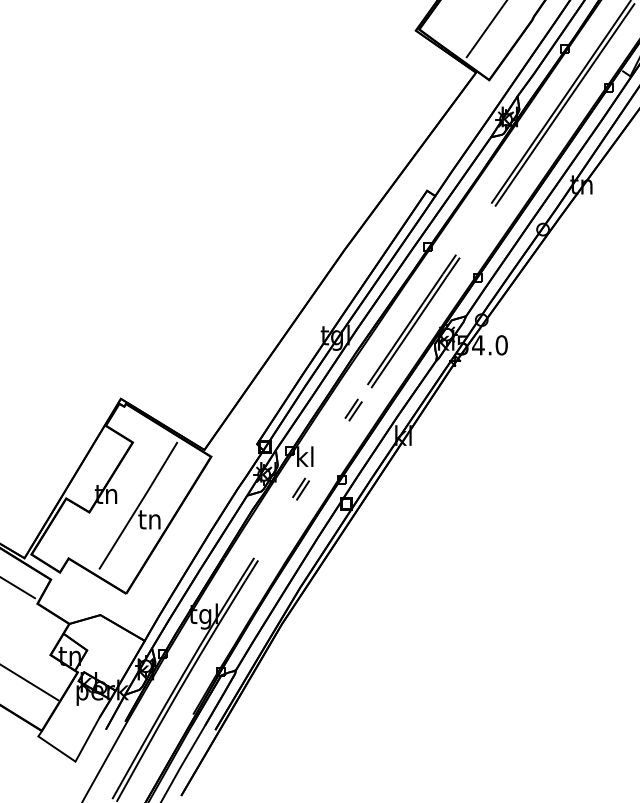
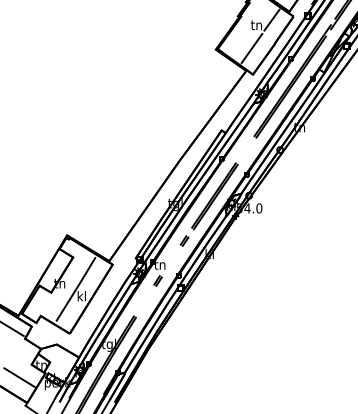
text: (305, 456) -> (160, 264), kl -> tn
text: (149, 517) -> (81, 295), tn -> kl

